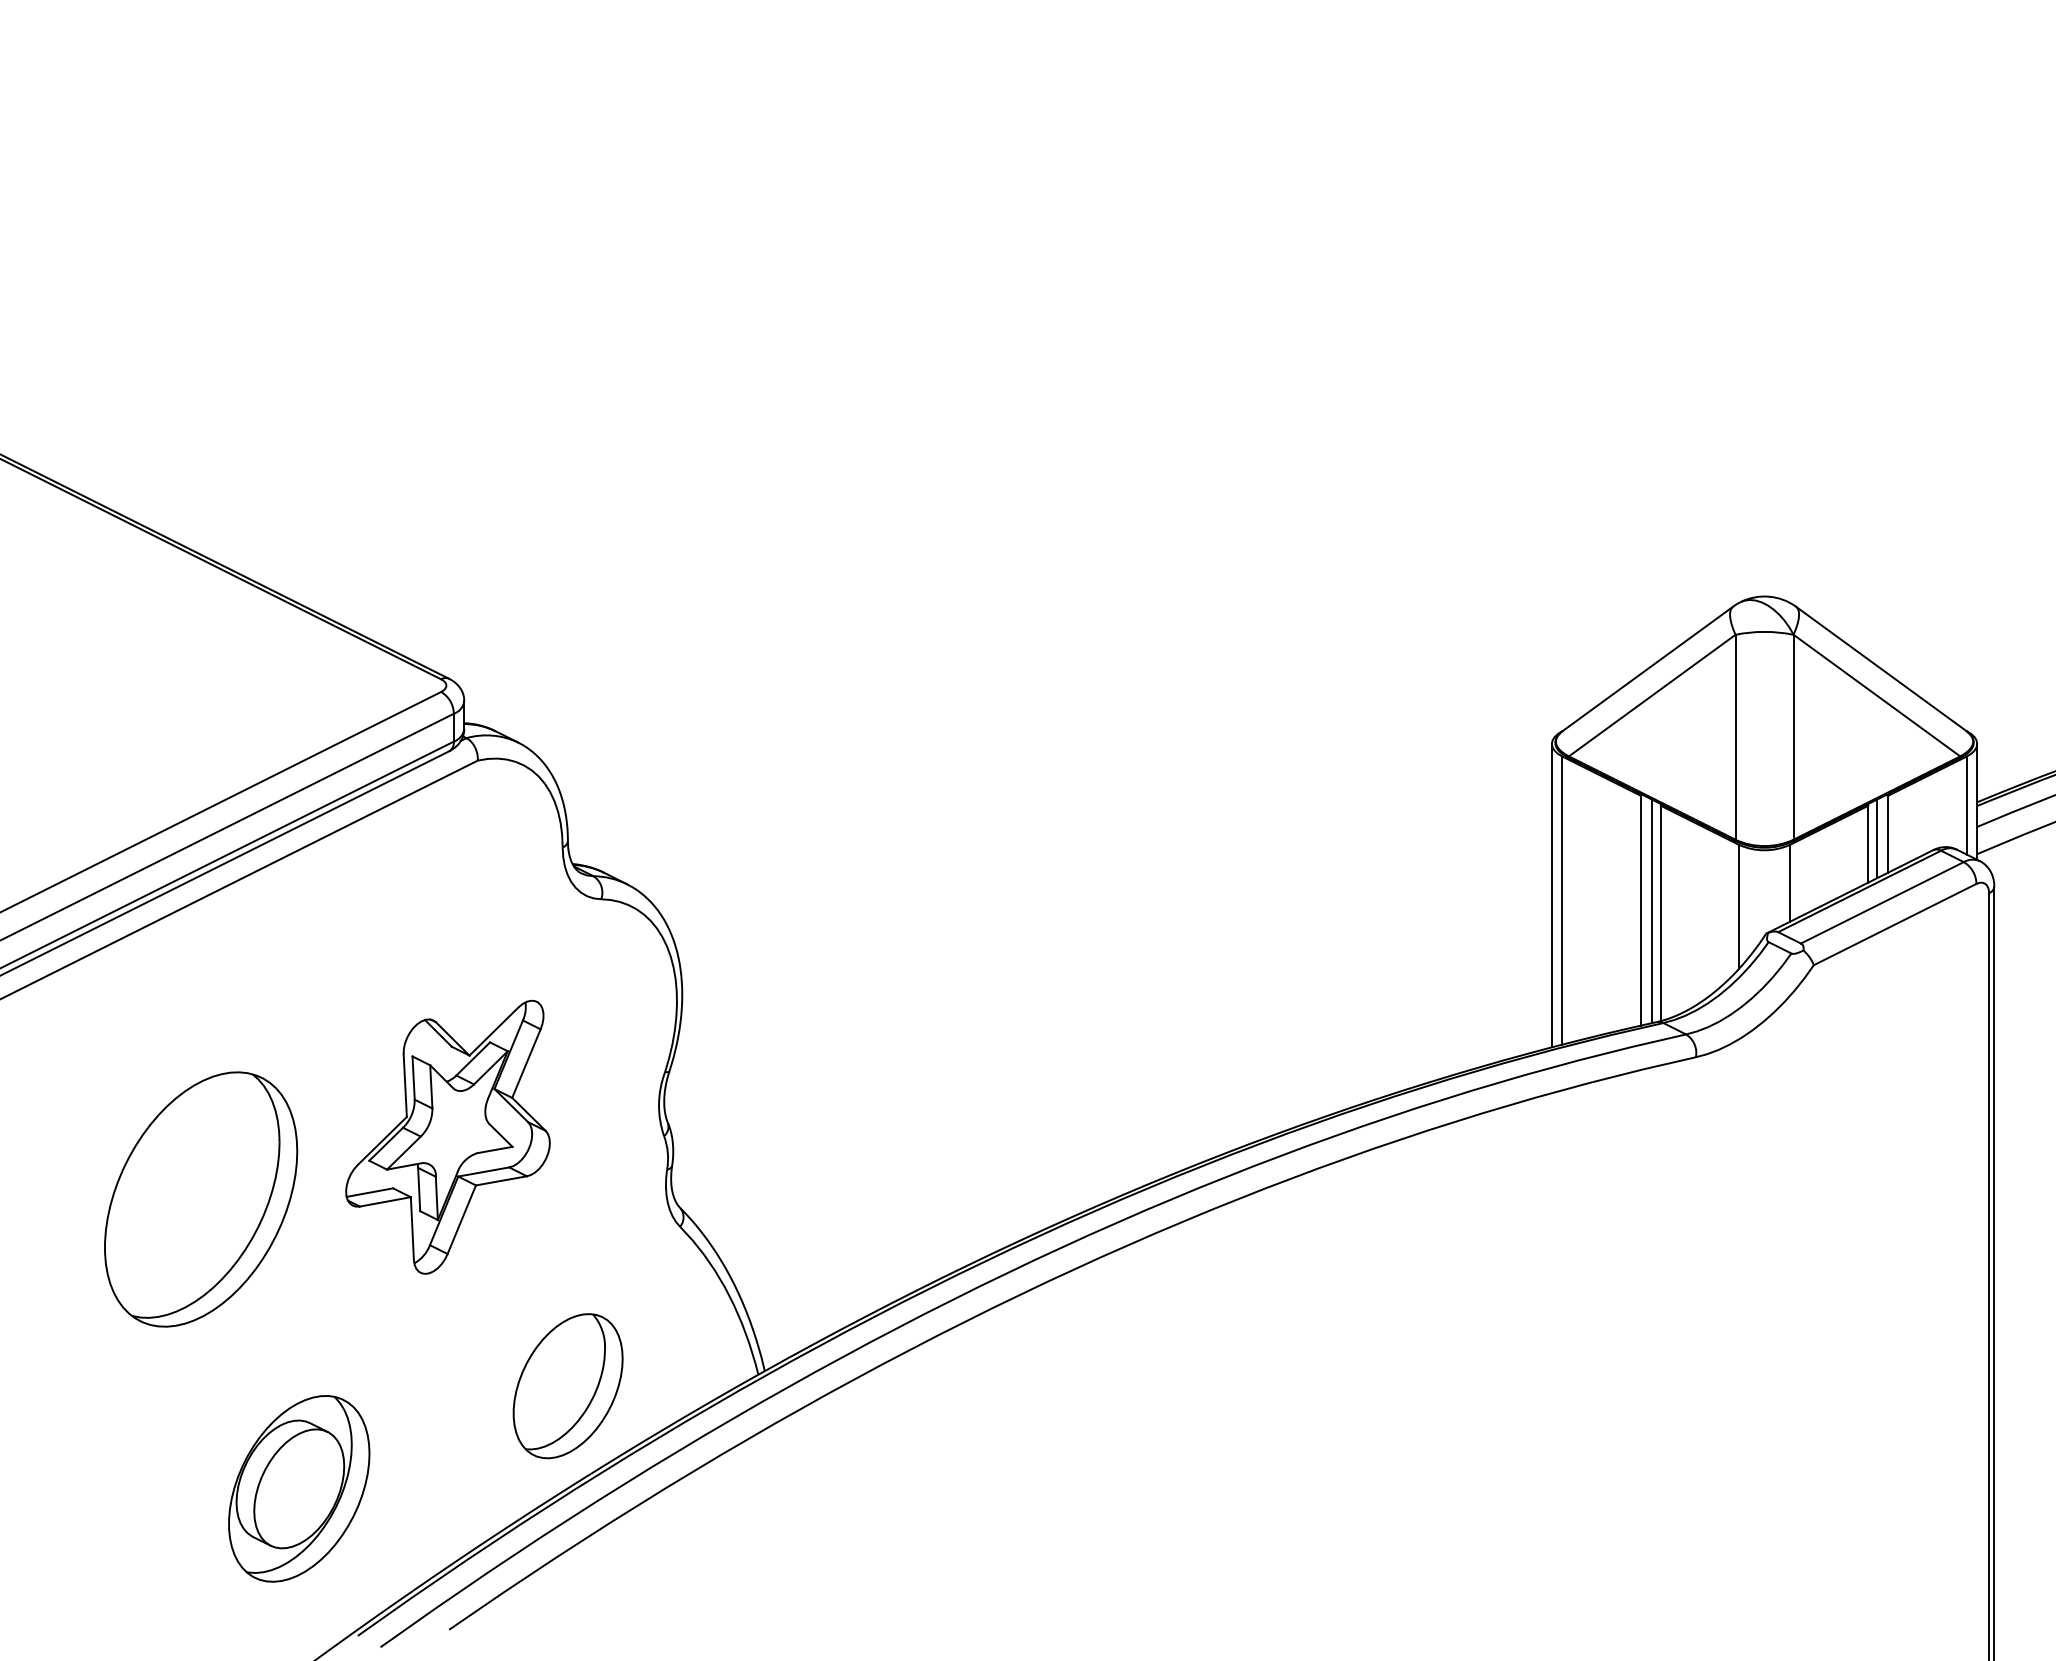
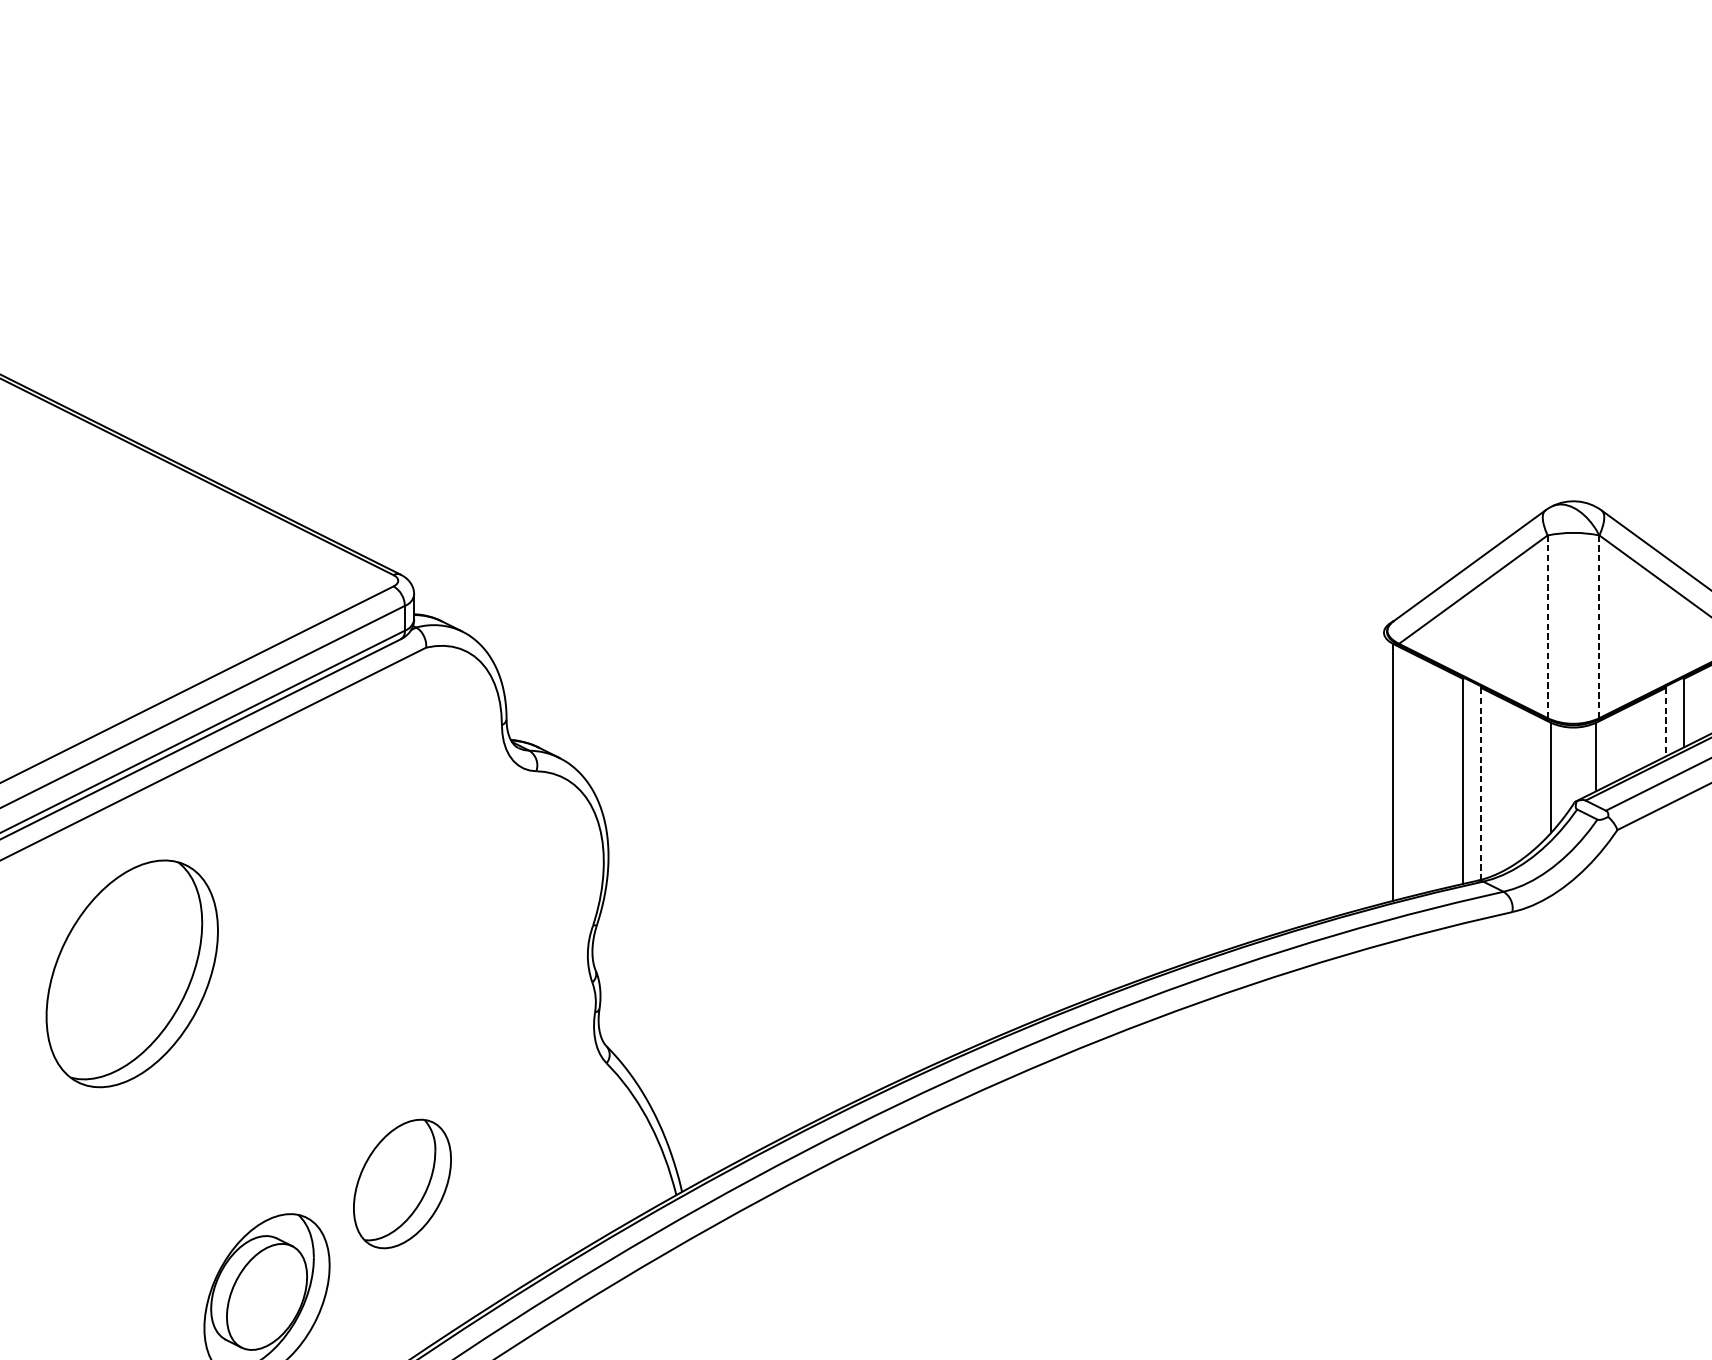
line: (1735, 736) -> (1547, 626), solid -> dashed
line: (1793, 737) -> (1599, 627), solid -> dashed
line: (1876, 838) -> (1673, 717), removed
line: (1868, 844) -> (1666, 722), solid -> dashed
line: (1551, 895) -> (1383, 767), removed
line: (1652, 911) -> (1473, 782), removed
line: (1660, 913) -> (1480, 783), solid -> dashed
part: (447, 1136) -> (399, 982), removed
part: (201, 1199) -> (132, 973), moved
part: (567, 1386) -> (401, 1184), moved

